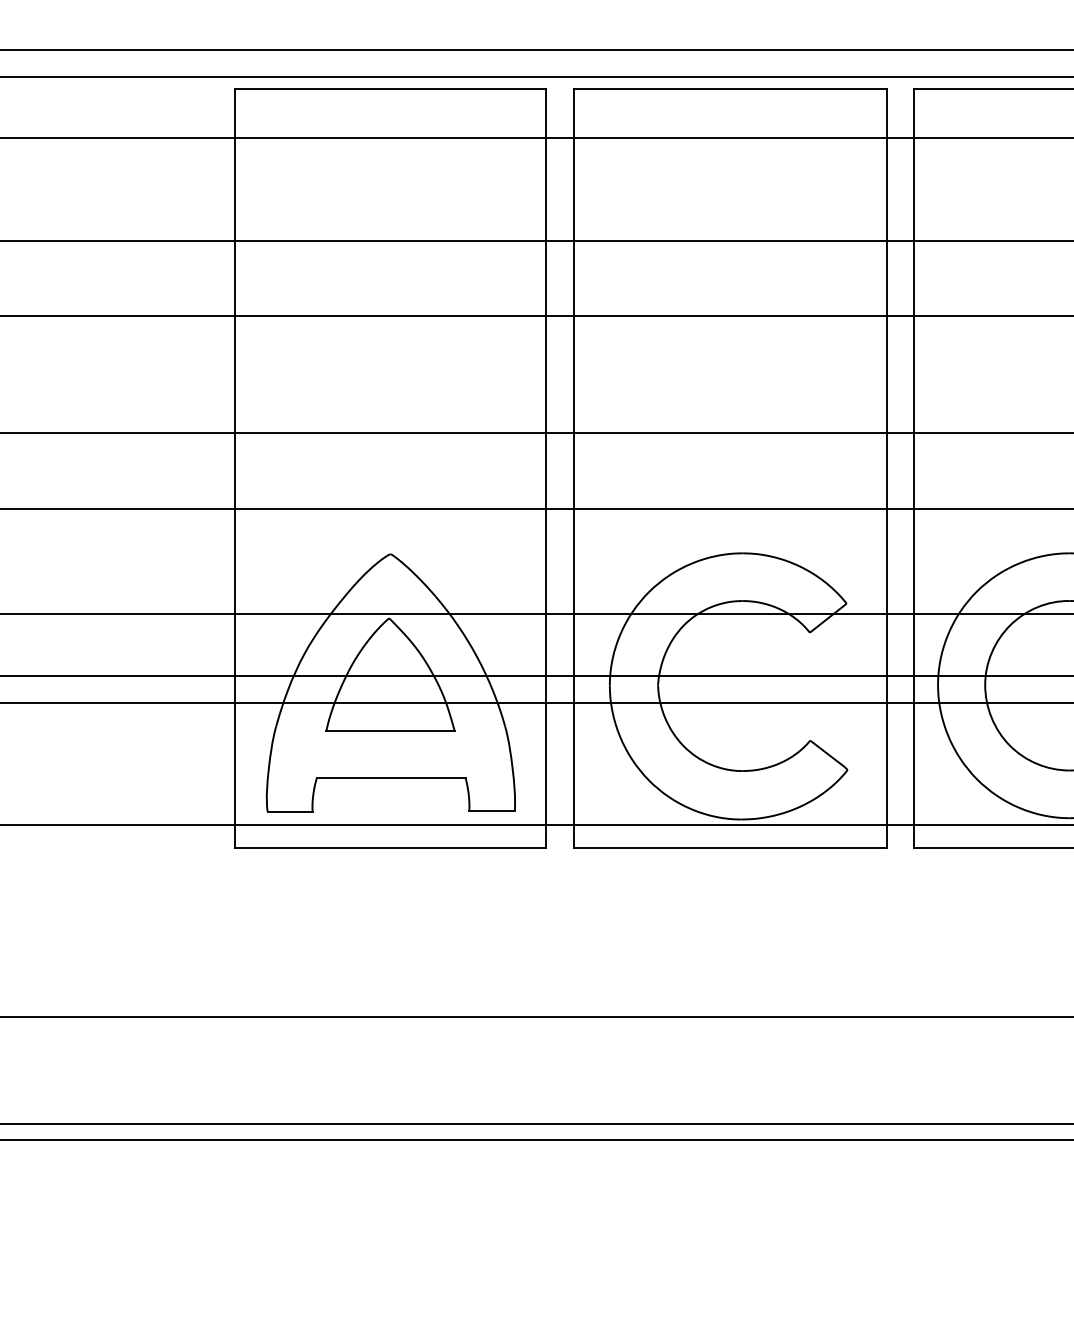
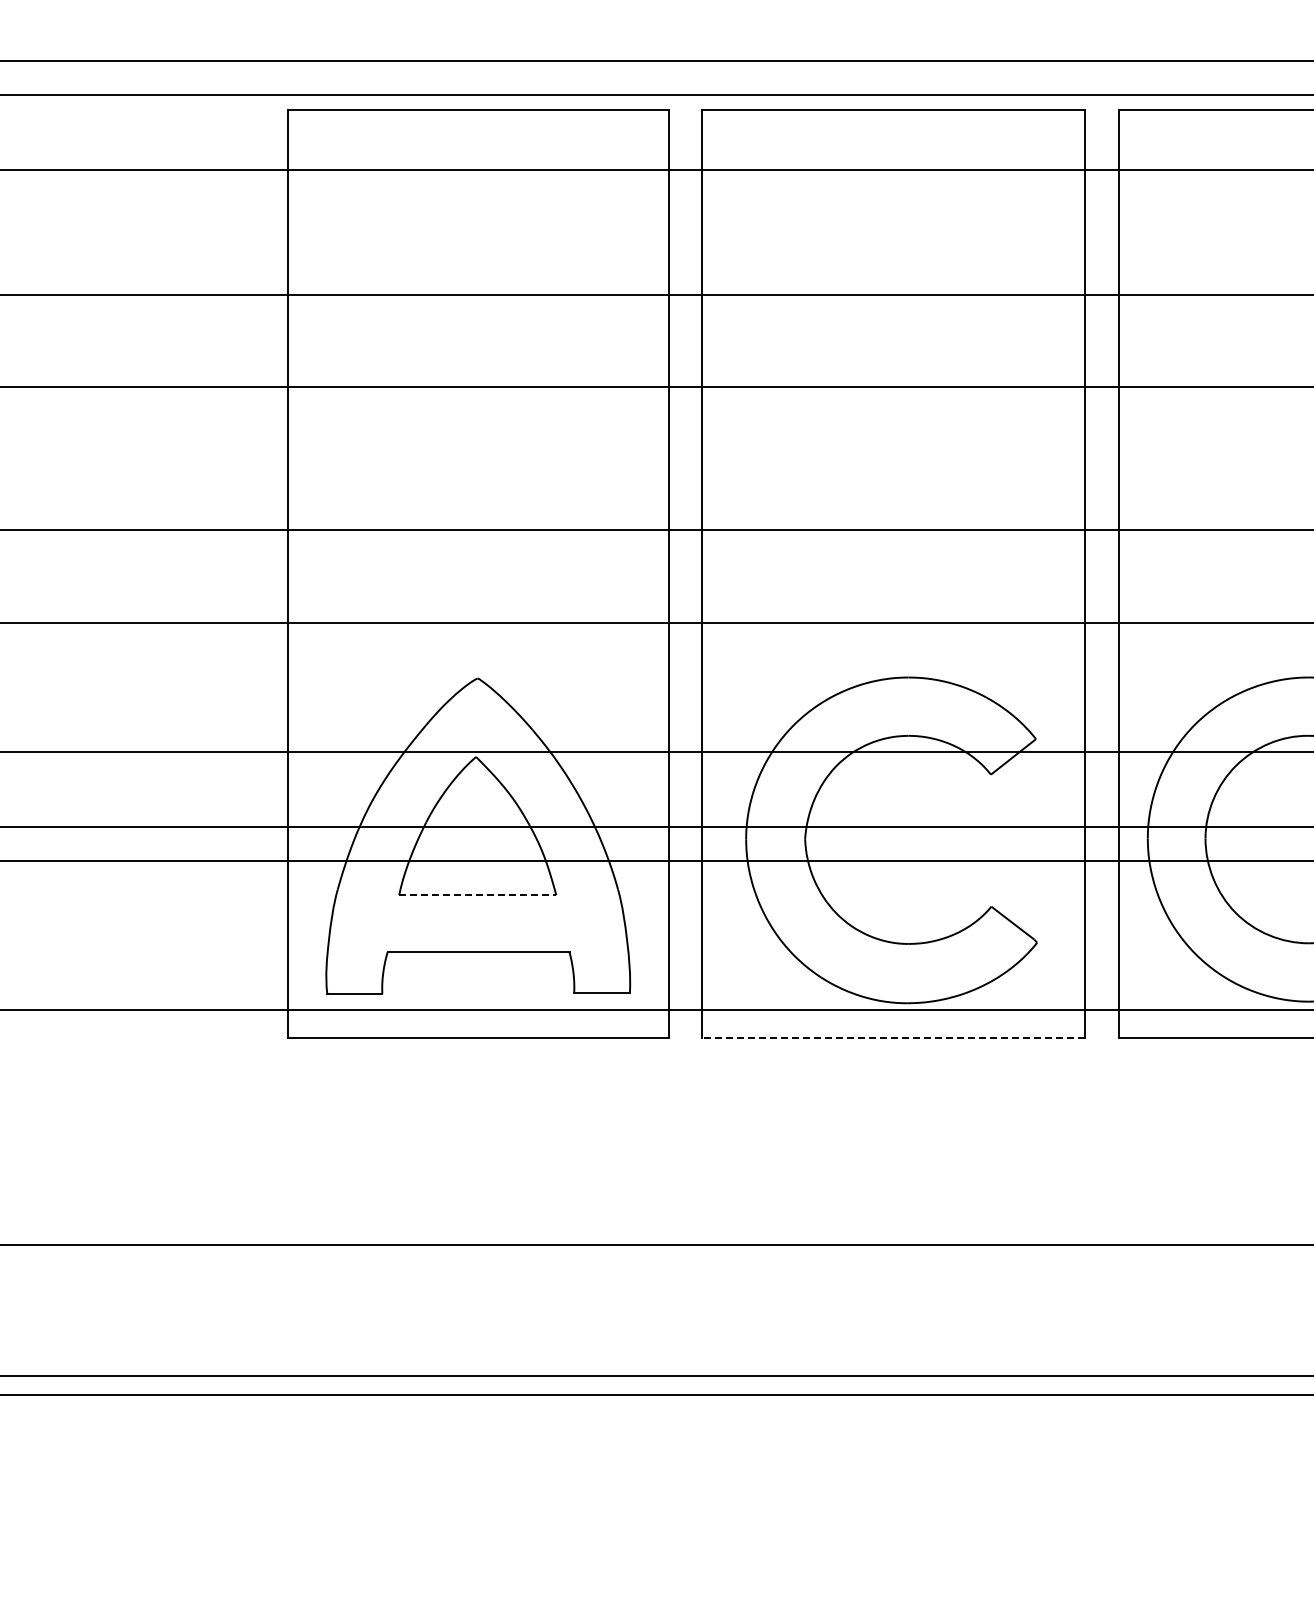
line: (390, 731) -> (477, 895), solid -> dashed
line: (730, 848) -> (893, 1038), solid -> dashed

